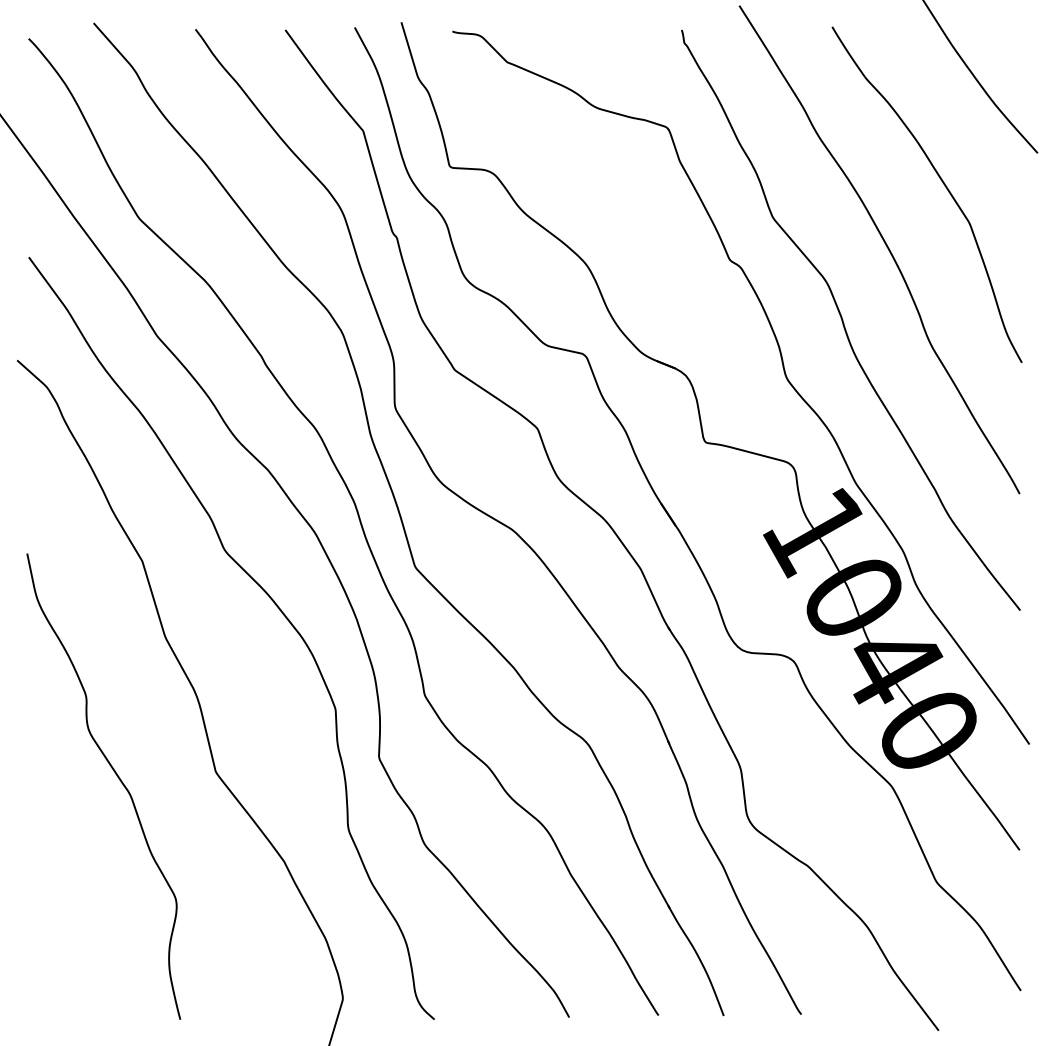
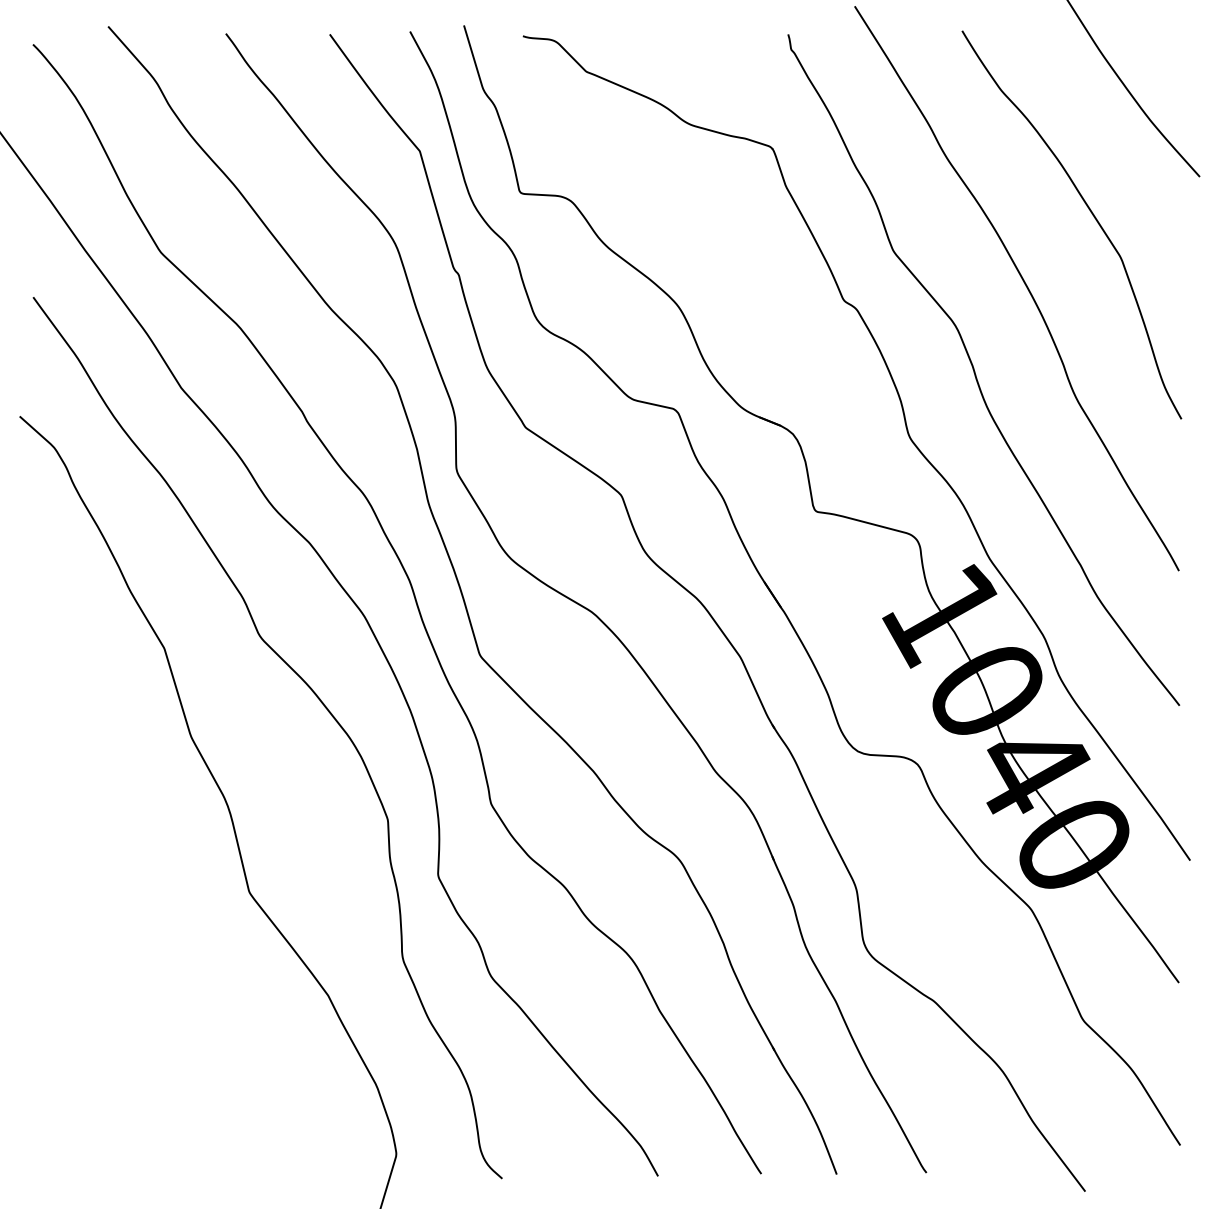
curve: (117, 777) -> (135, 898), removed

